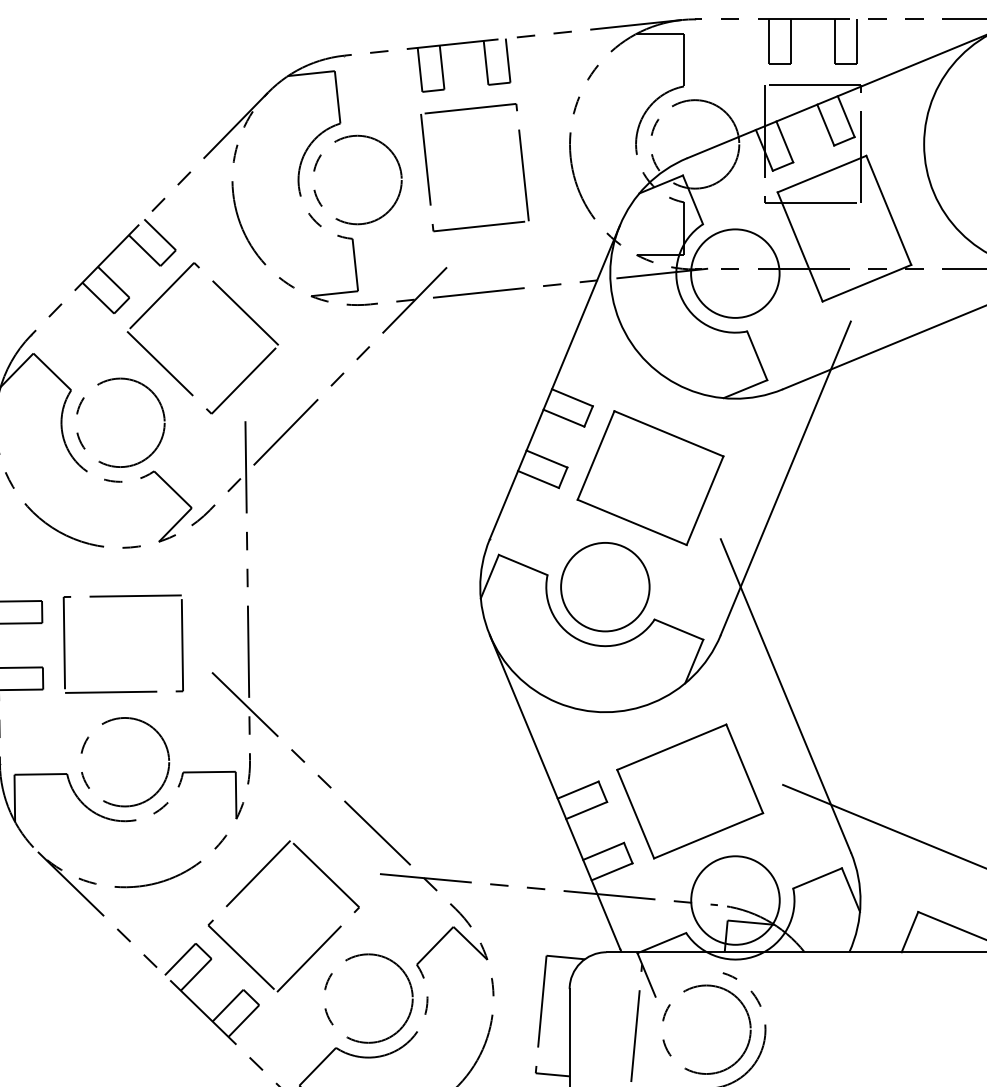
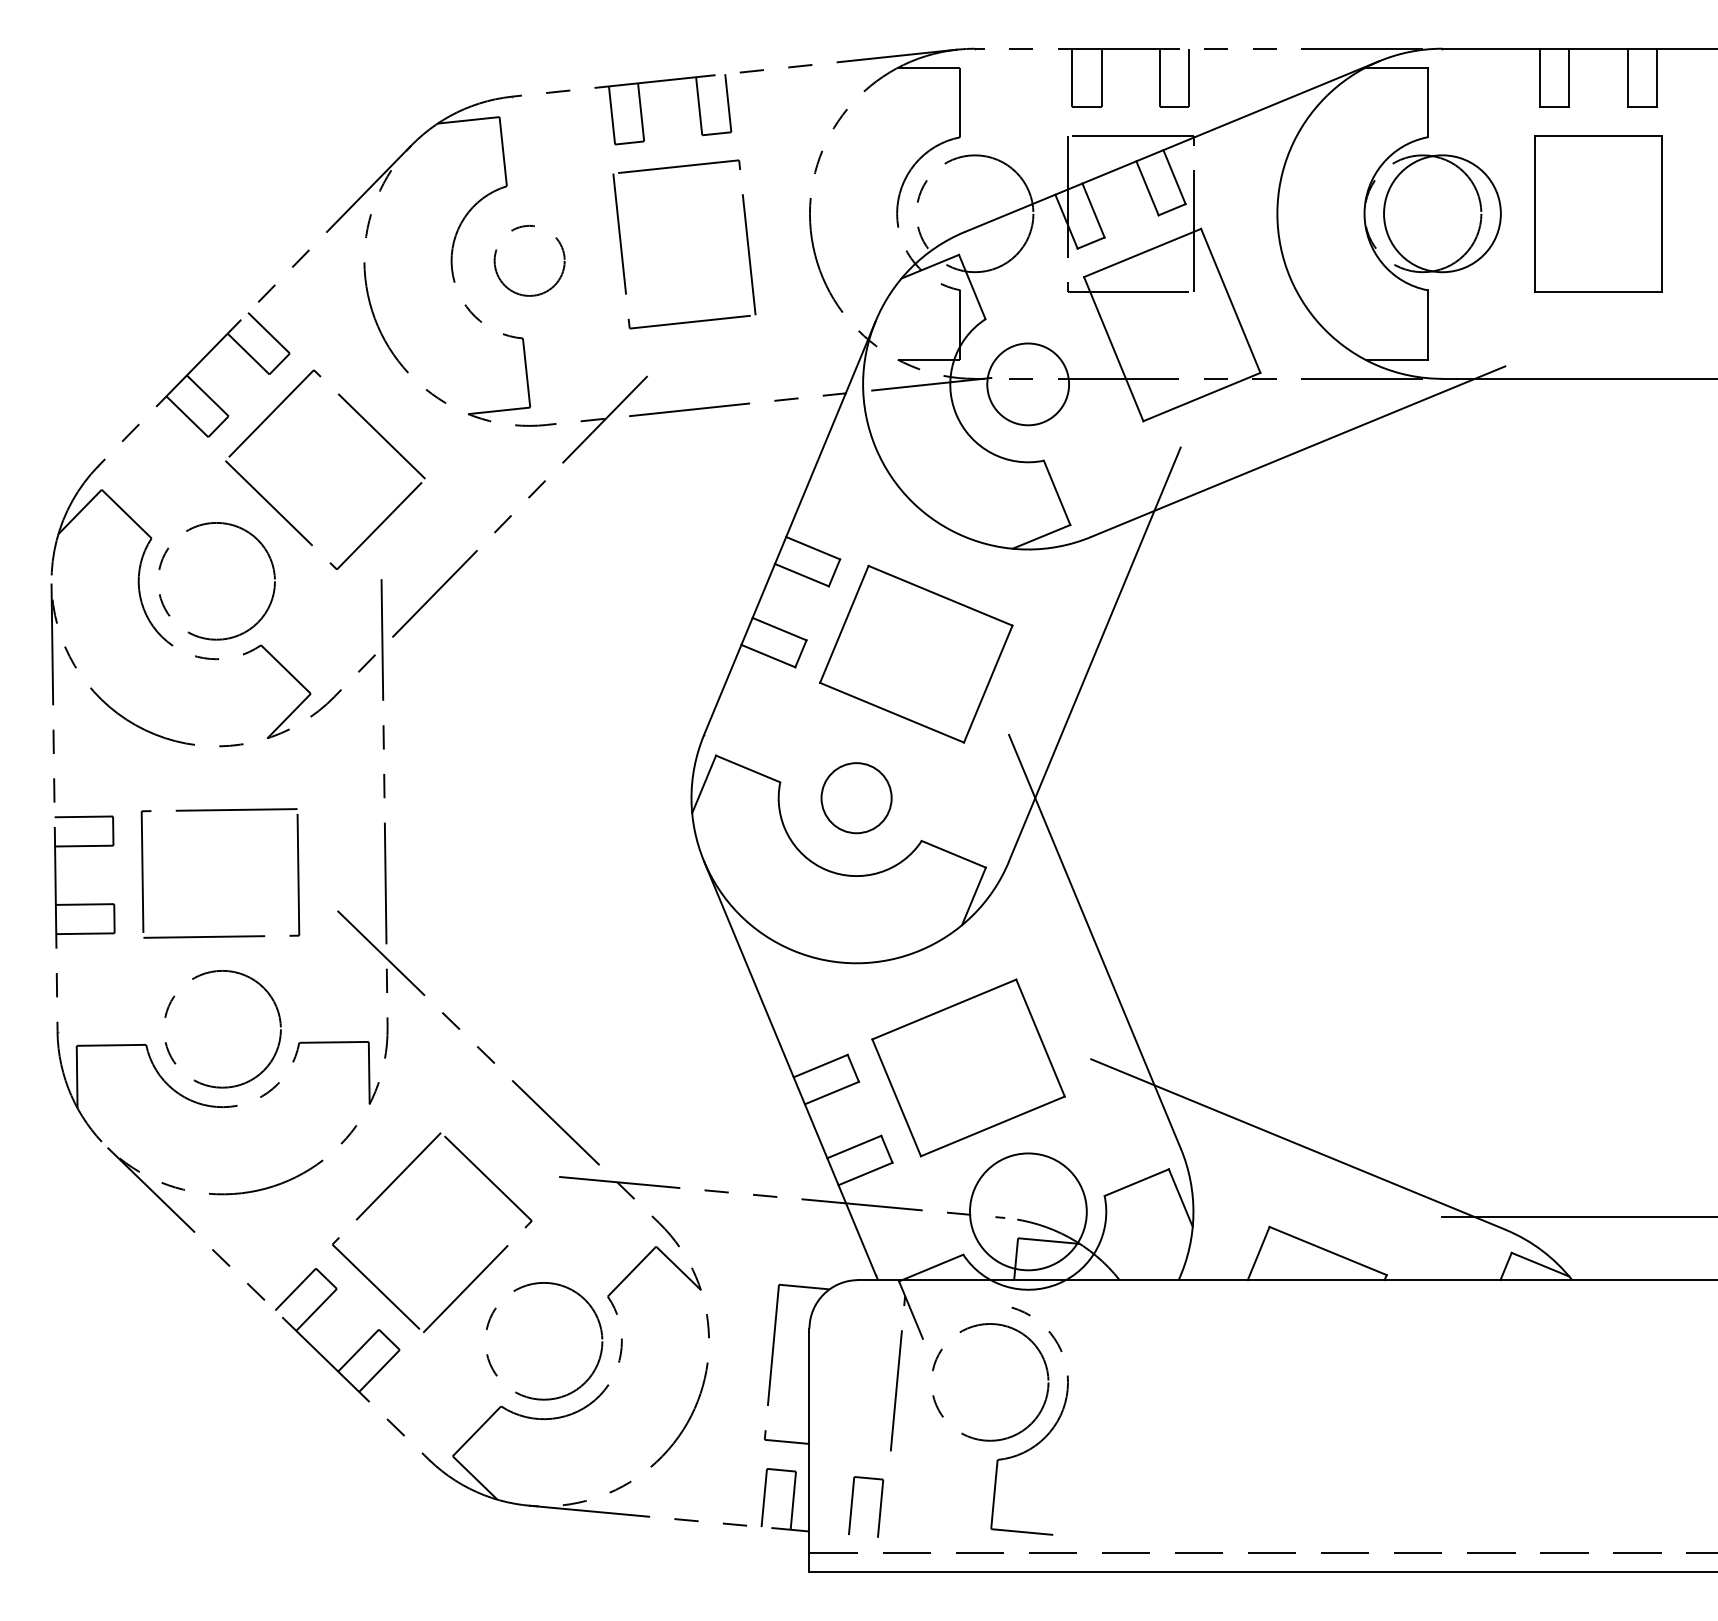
circle: (357, 179) -> (529, 260), size x0.6
circle: (734, 272) -> (1027, 383), size x0.7
circle: (605, 586) -> (856, 797), size x0.6

